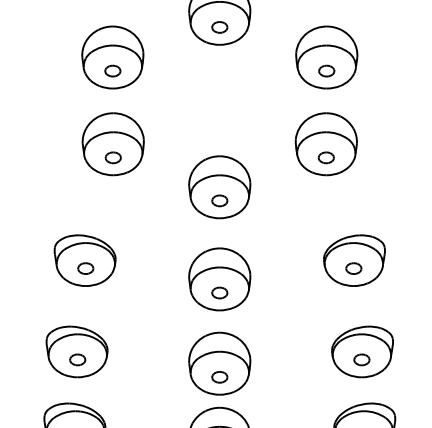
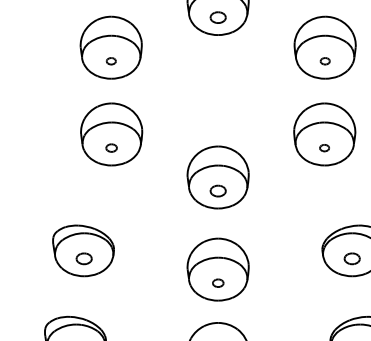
part: (112, 70) -> (110, 60), size x0.6
part: (326, 70) -> (324, 60), size x0.6
part: (112, 157) -> (110, 147), size x0.7
part: (325, 157) -> (323, 147), size x0.6
part: (219, 292) -> (217, 282), size x0.7

